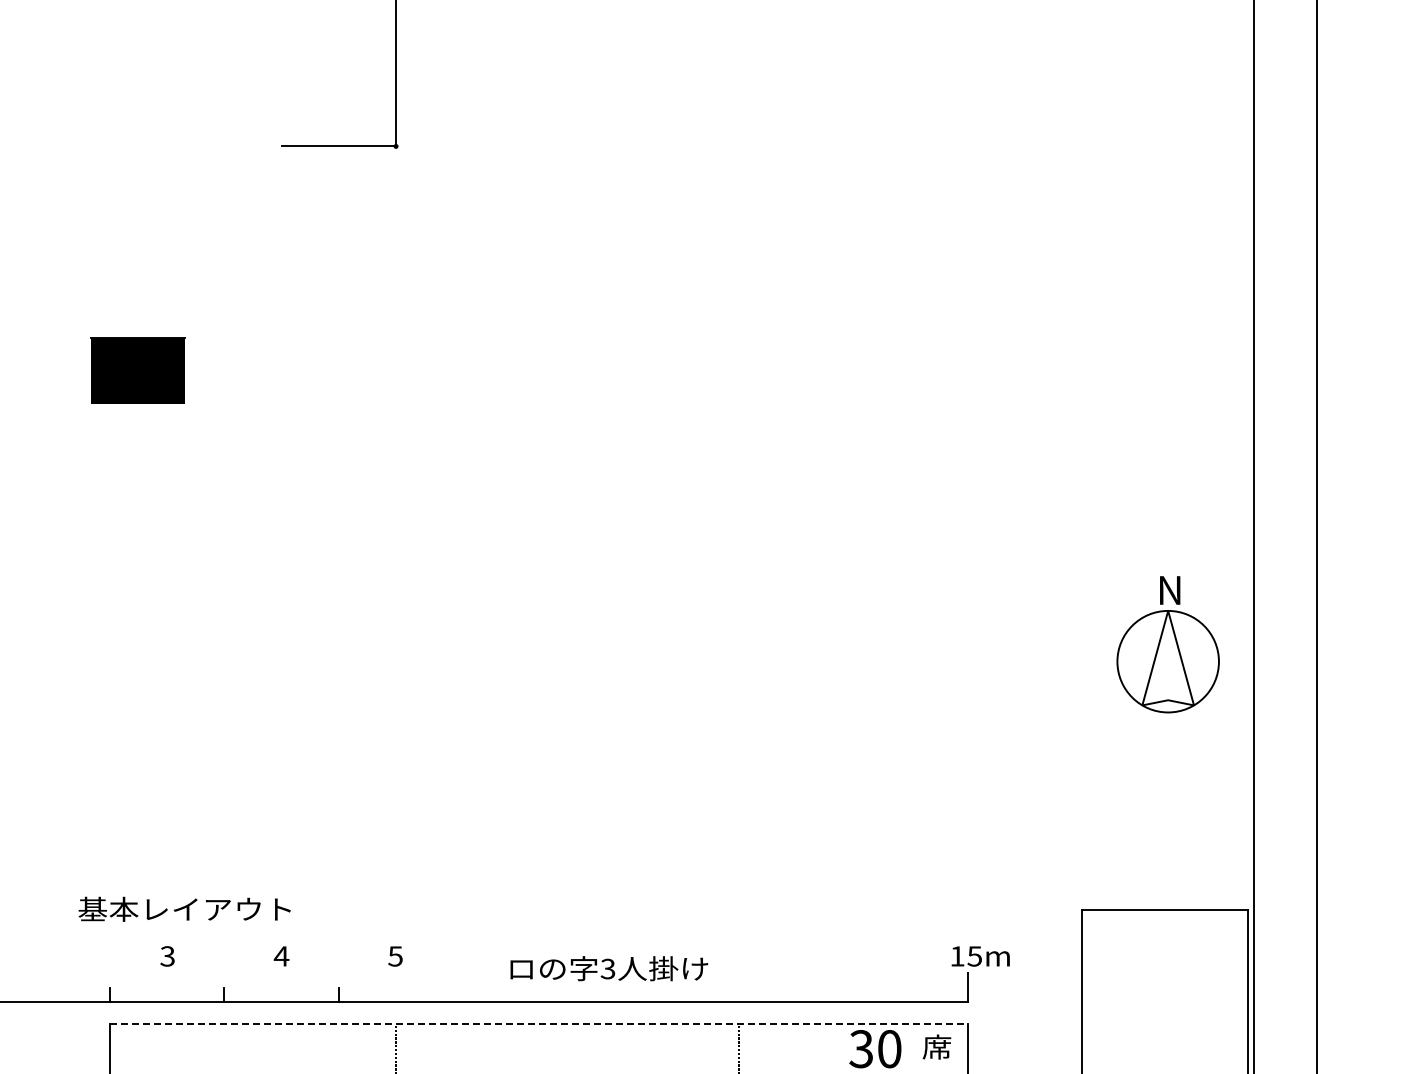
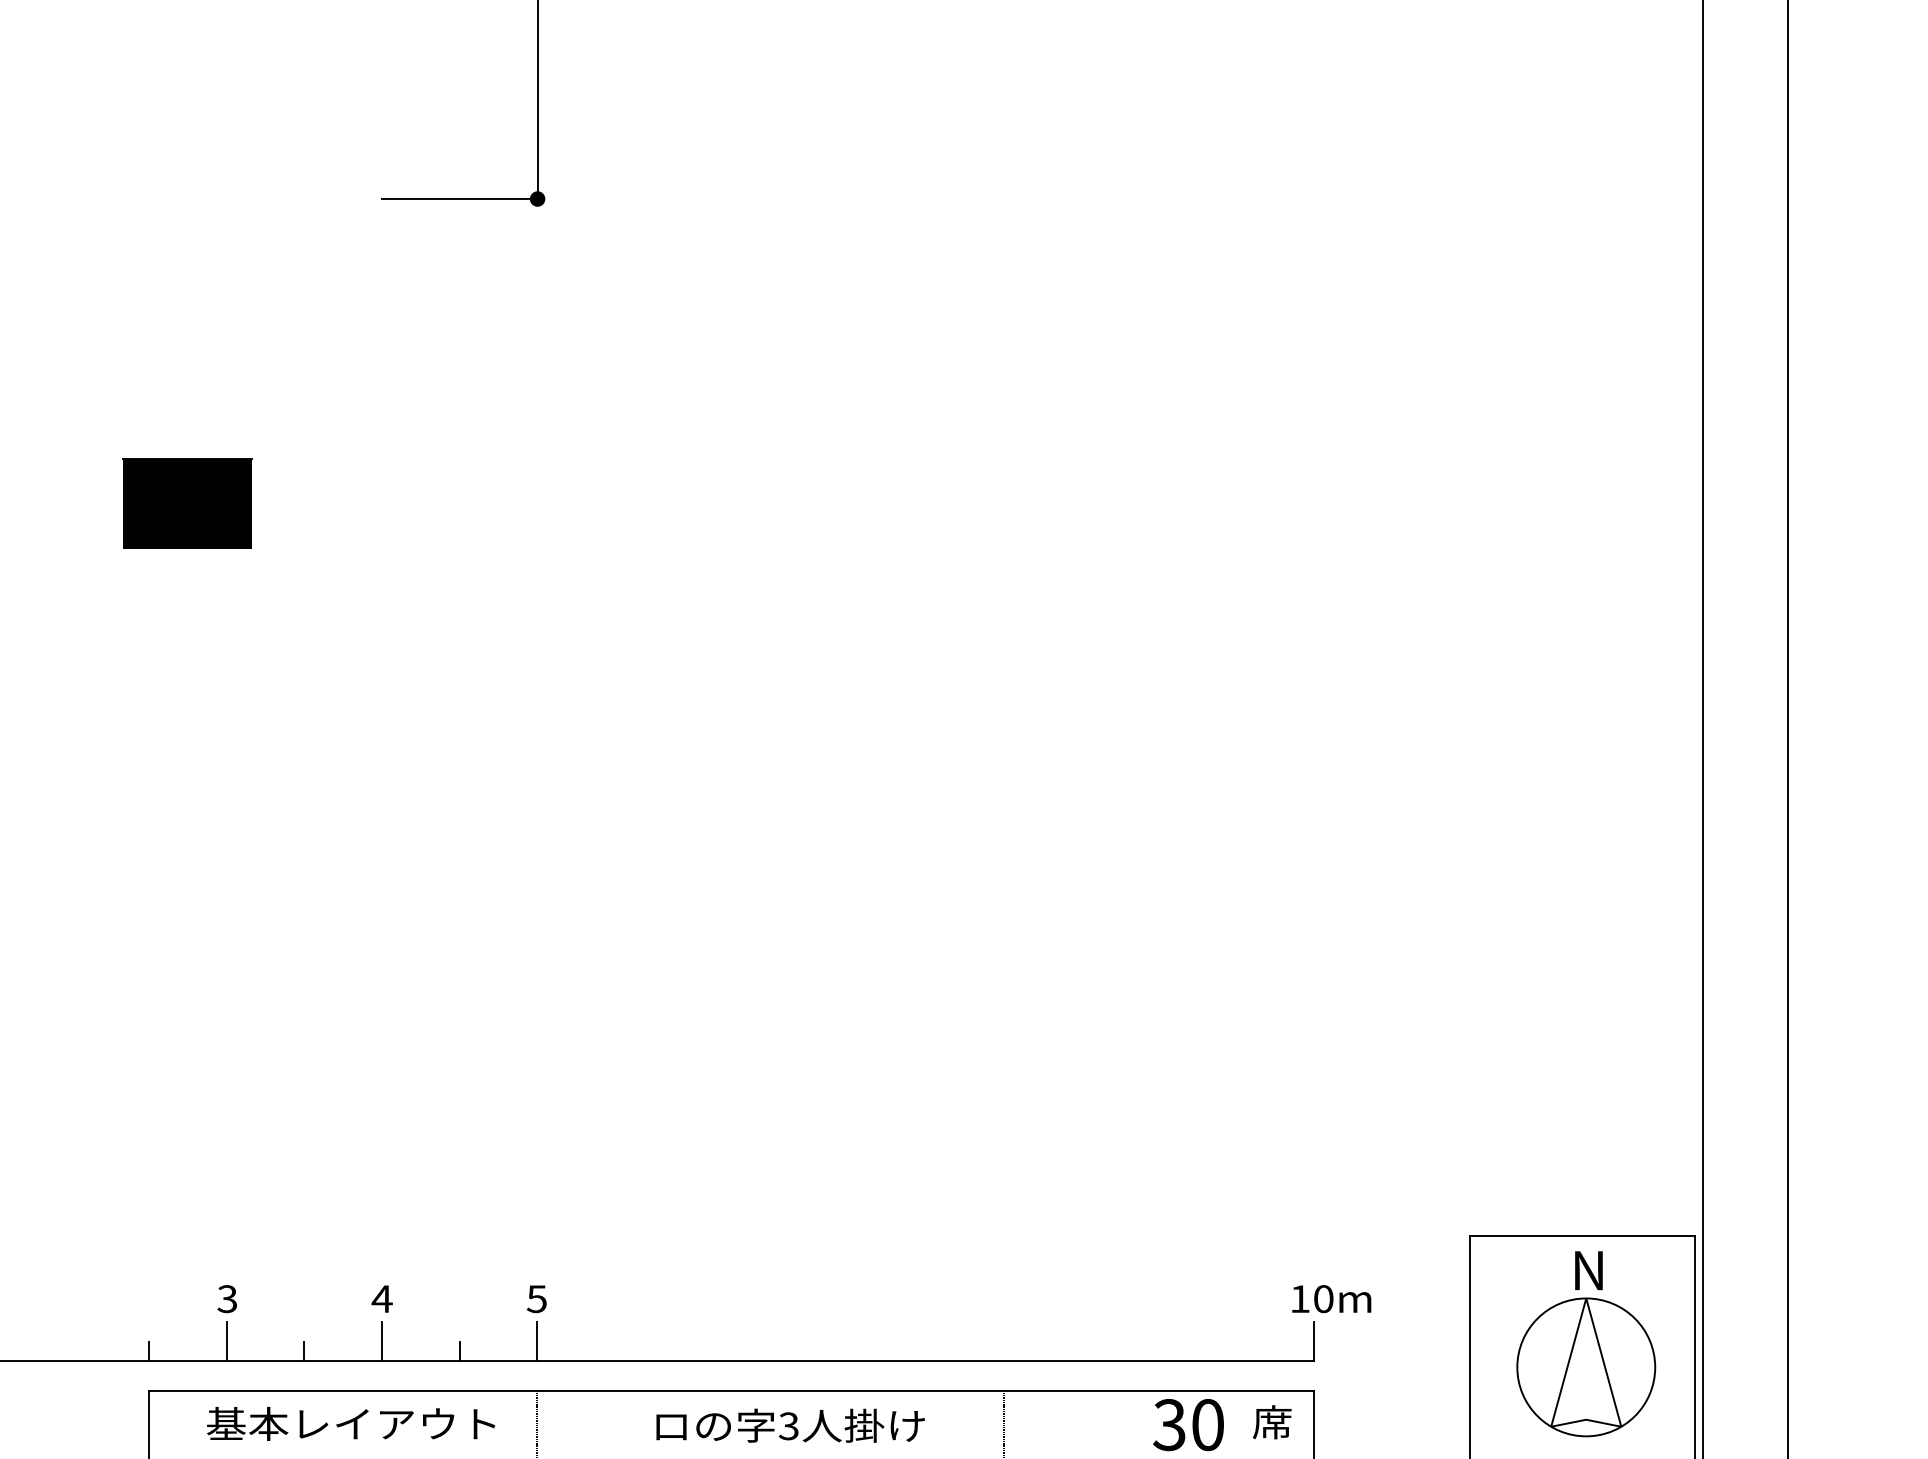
fill: (395, 146) -> (536, 199), added
part: (1167, 644) -> (1585, 1344), moved
text: (184, 908) -> (350, 1422), moved
text: (974, 956) -> (1323, 1299), 15m -> 10m
text: (609, 968) -> (790, 1425), moved
line: (167, 987) -> (227, 1341), added
line: (281, 987) -> (382, 1341), added
line: (395, 987) -> (536, 1341), added
line: (539, 1024) -> (732, 1391), dashed -> solid

